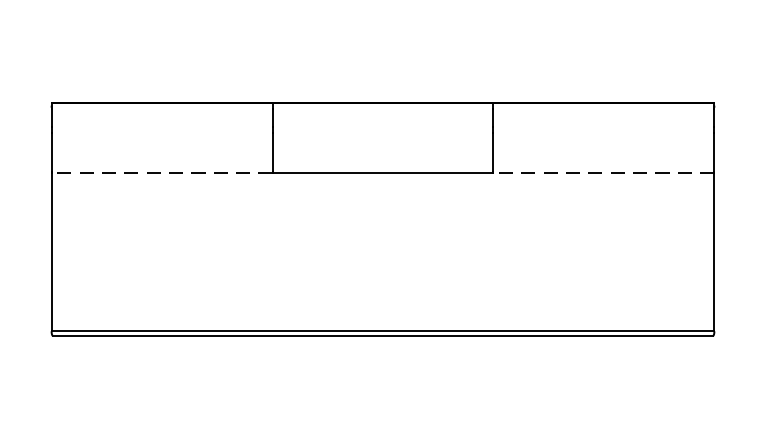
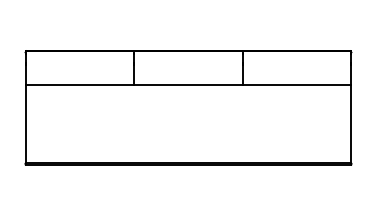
line: (161, 171) -> (79, 84), dashed -> solid
line: (602, 171) -> (296, 84), dashed -> solid

